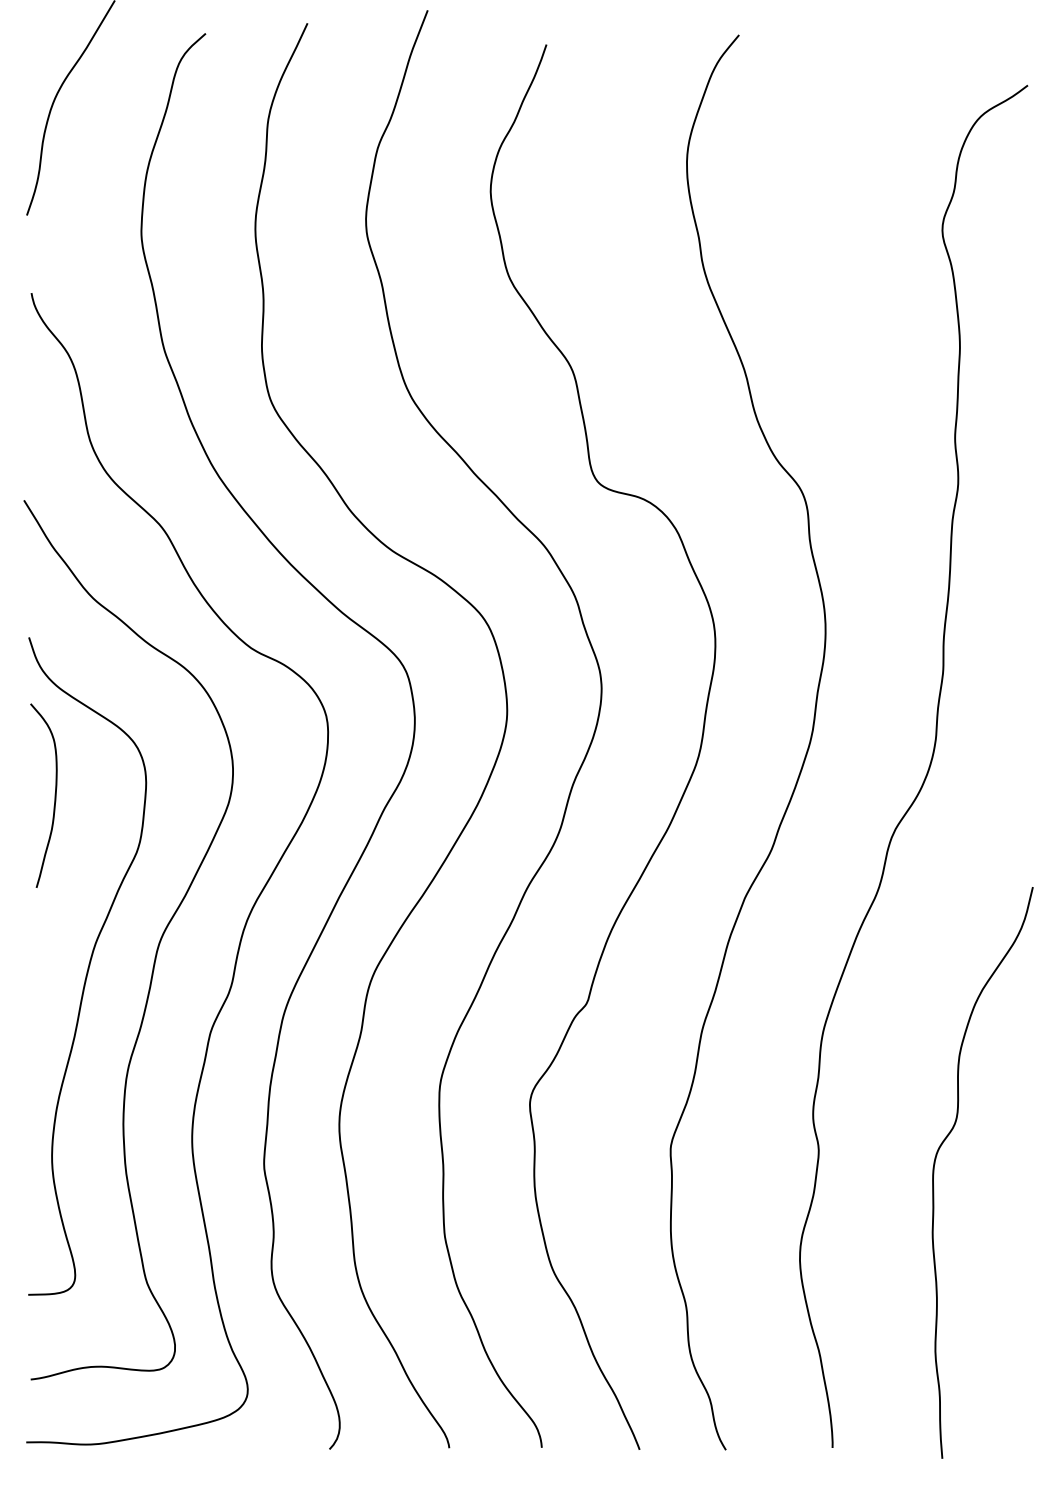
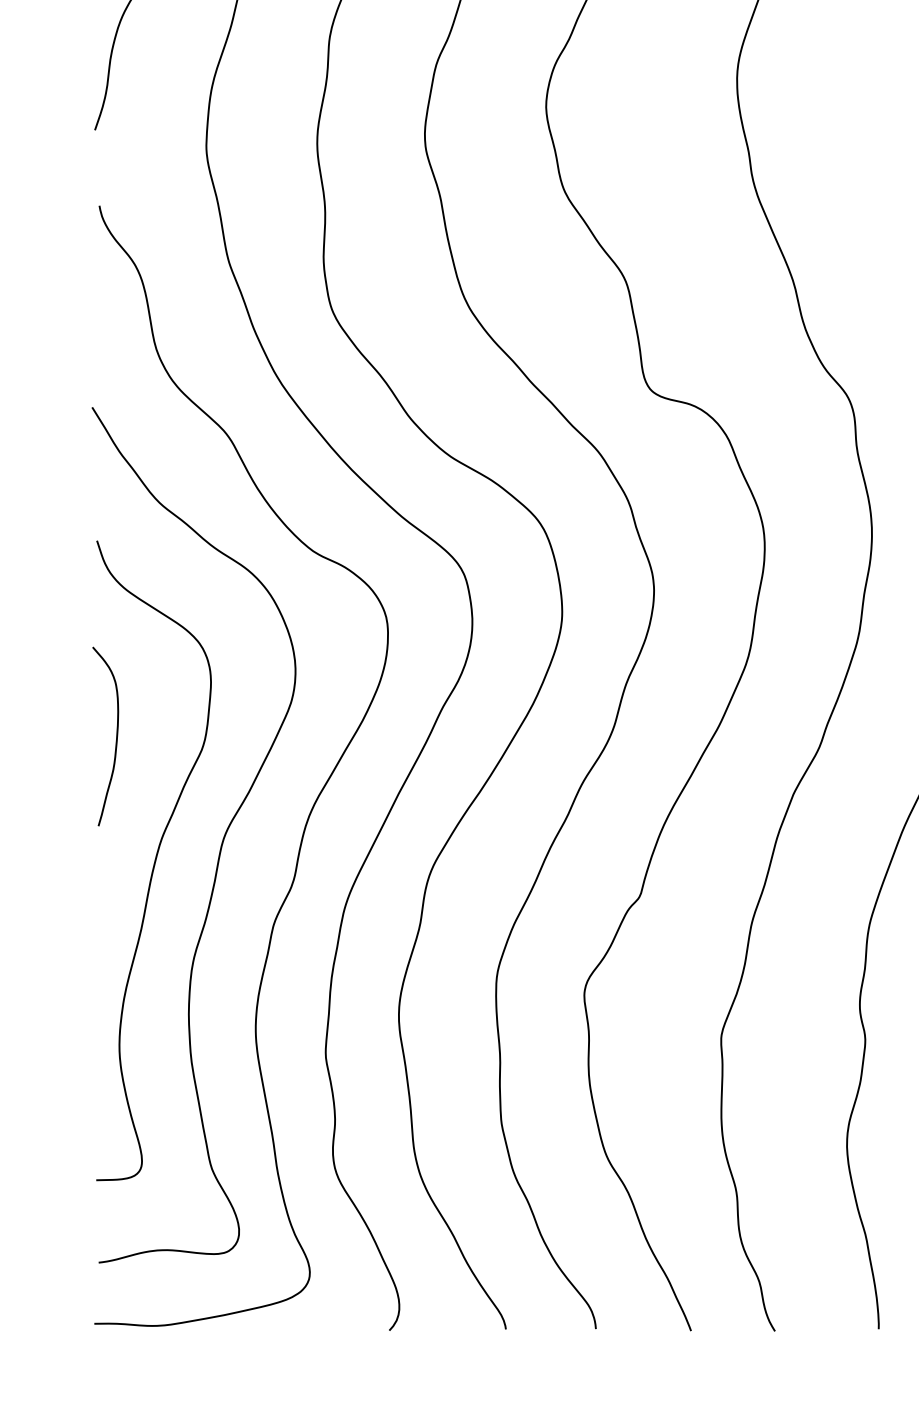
curve: (54, 795) -> (115, 736), moved

